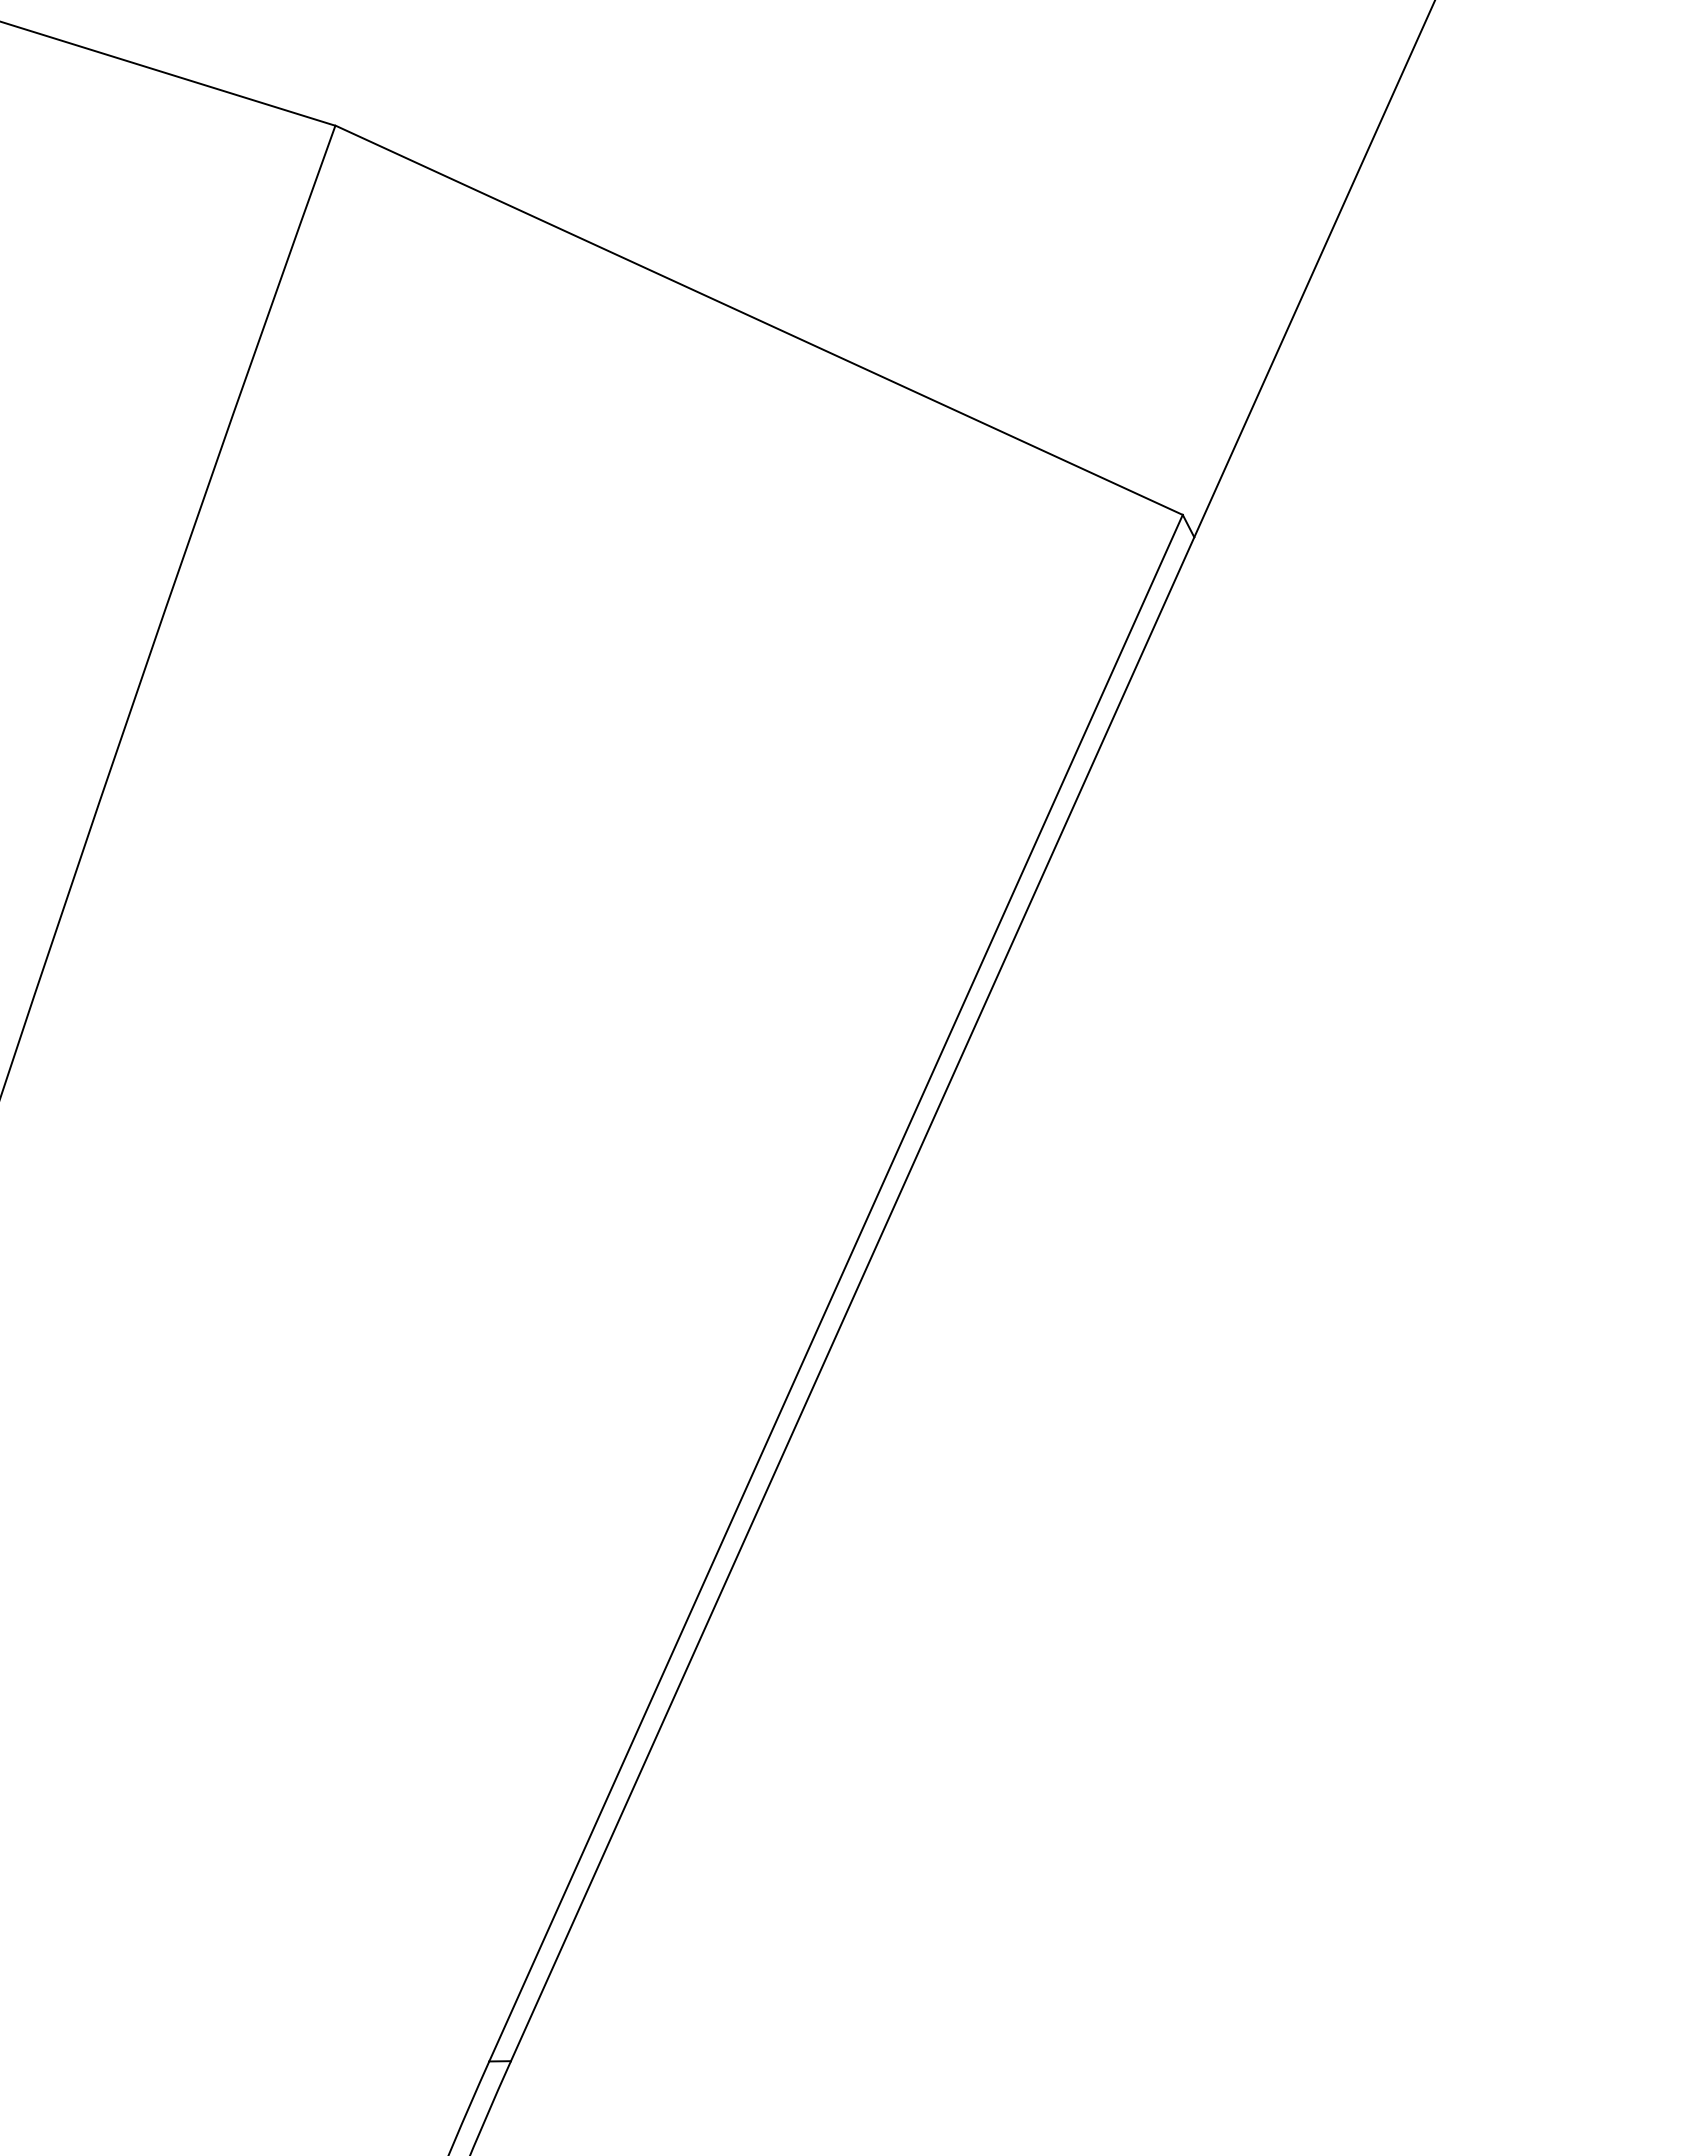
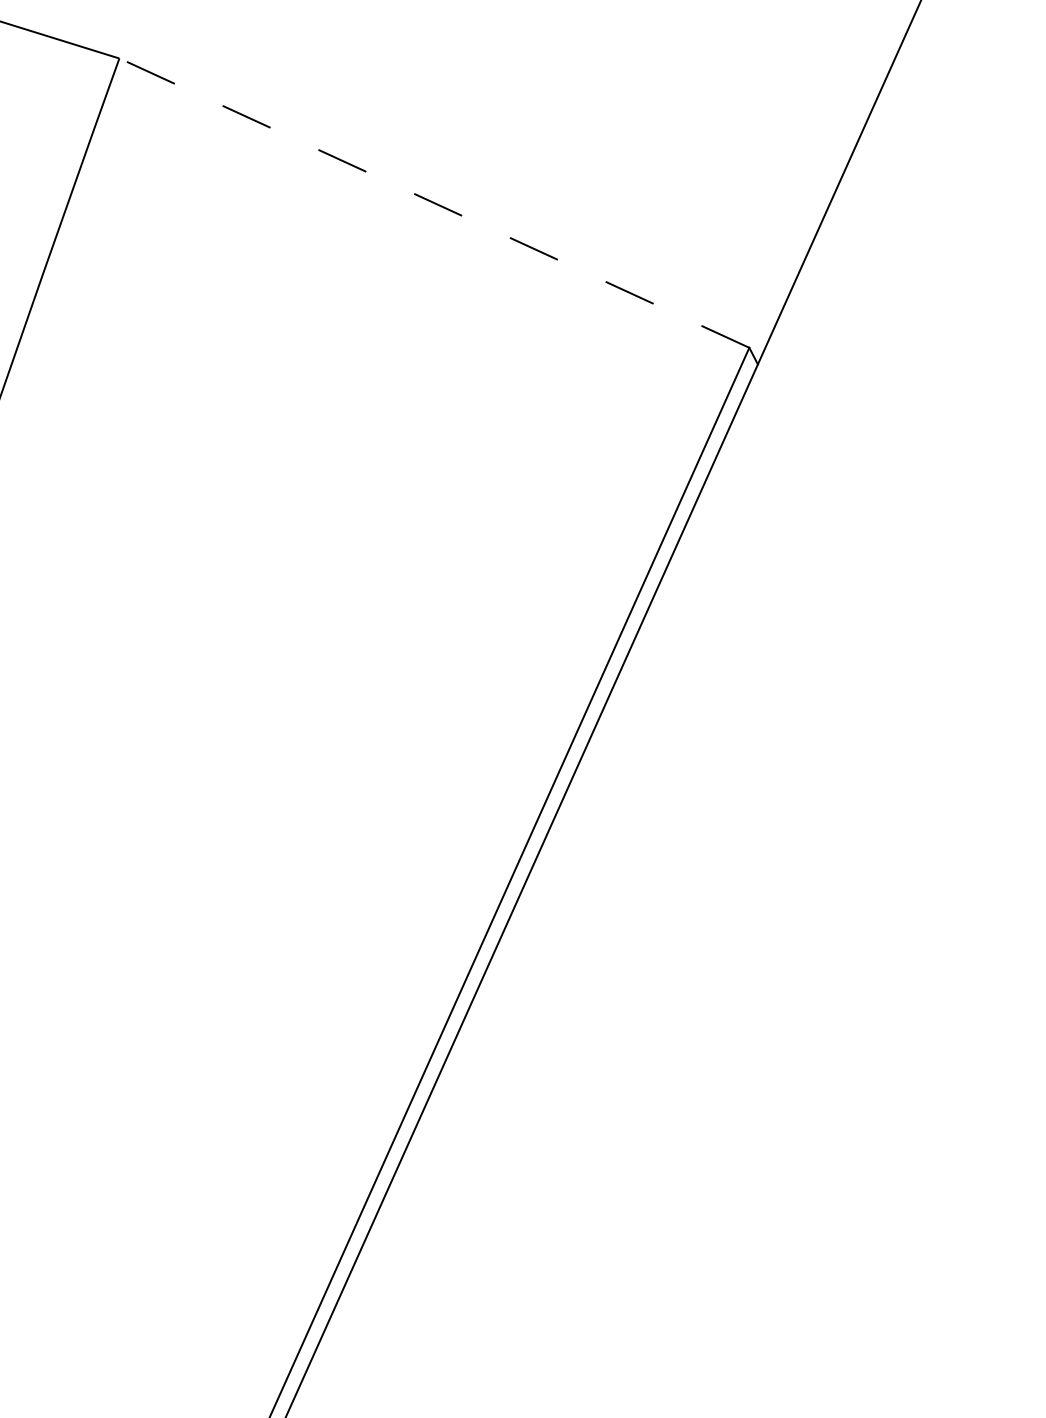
line: (758, 320) -> (433, 203), solid -> dashed

